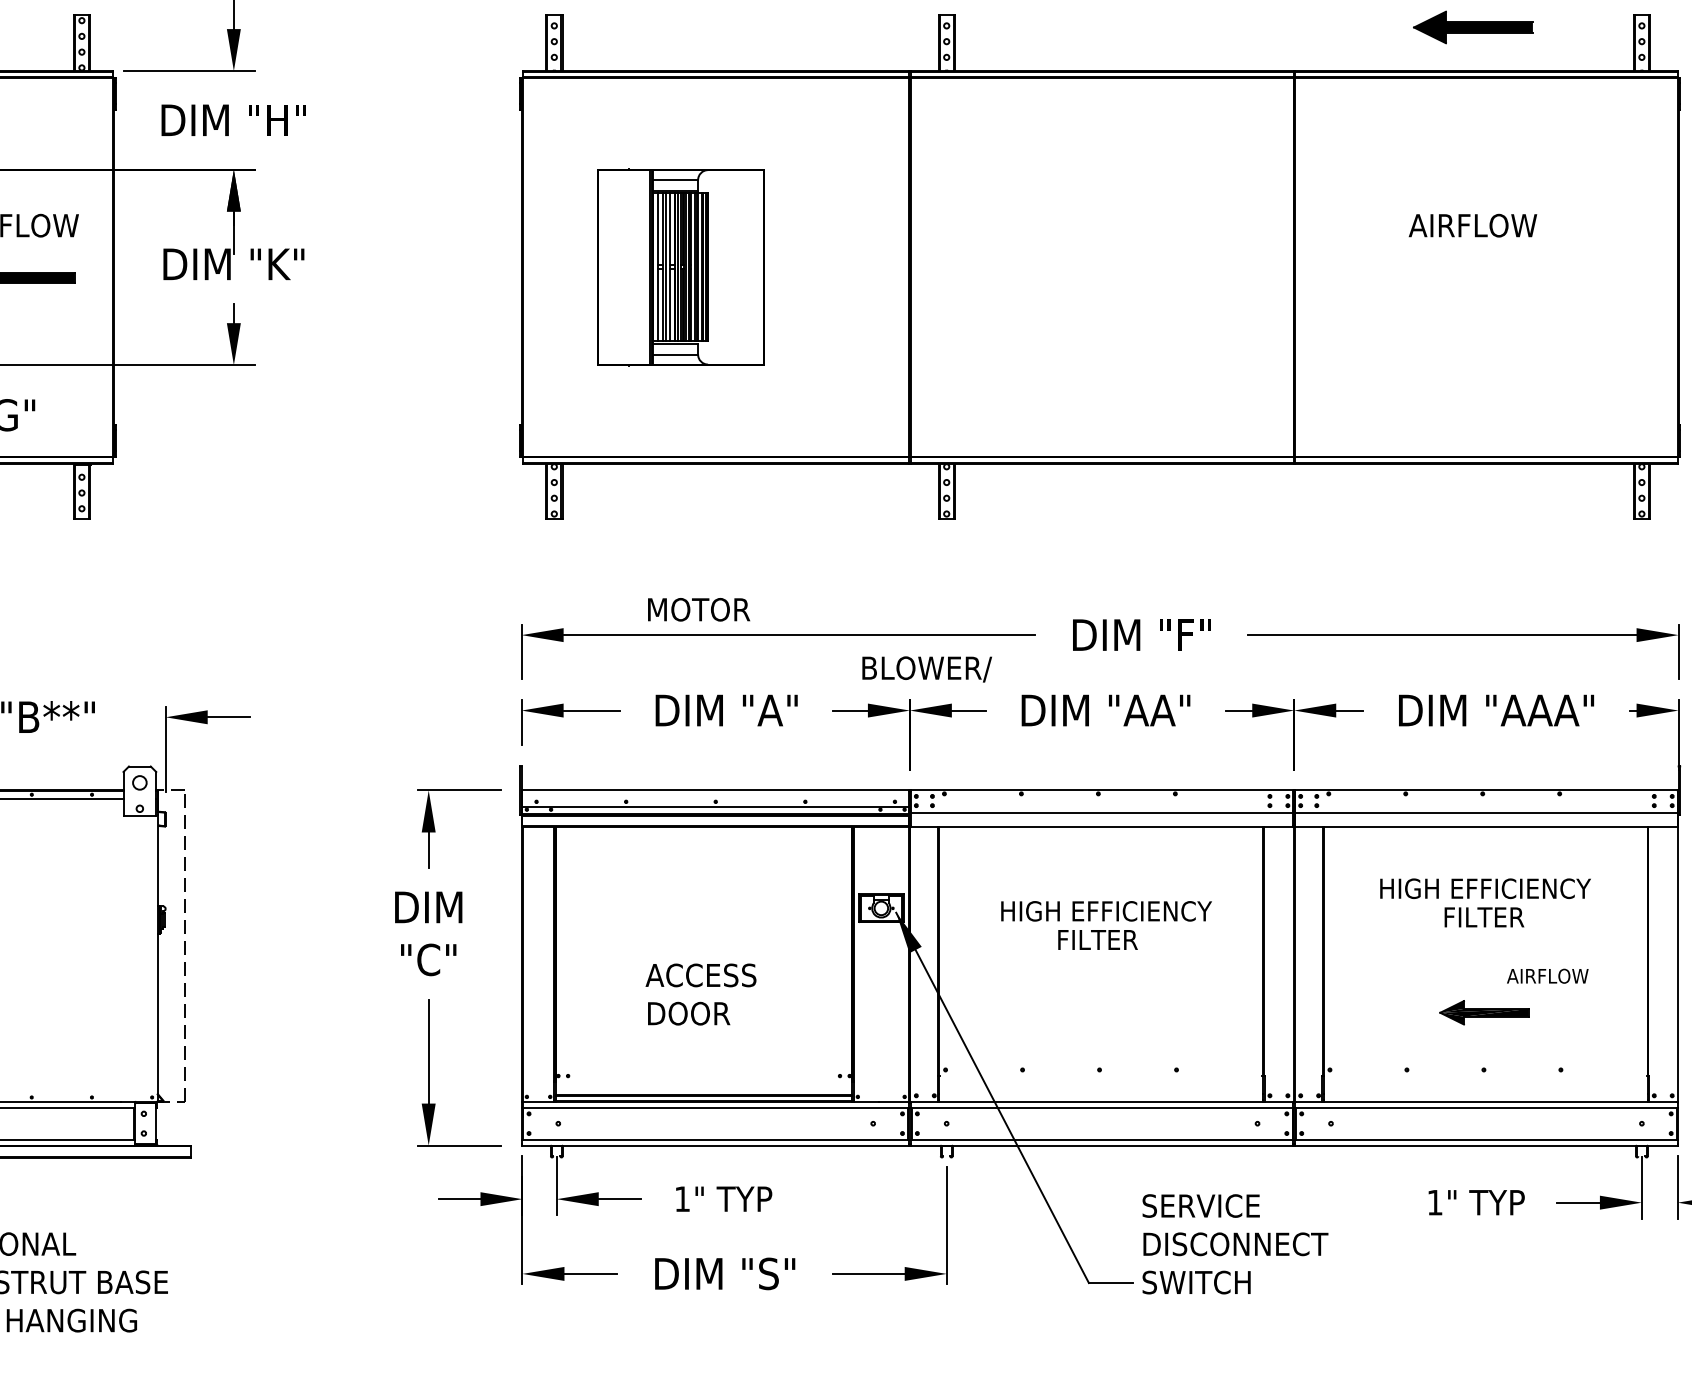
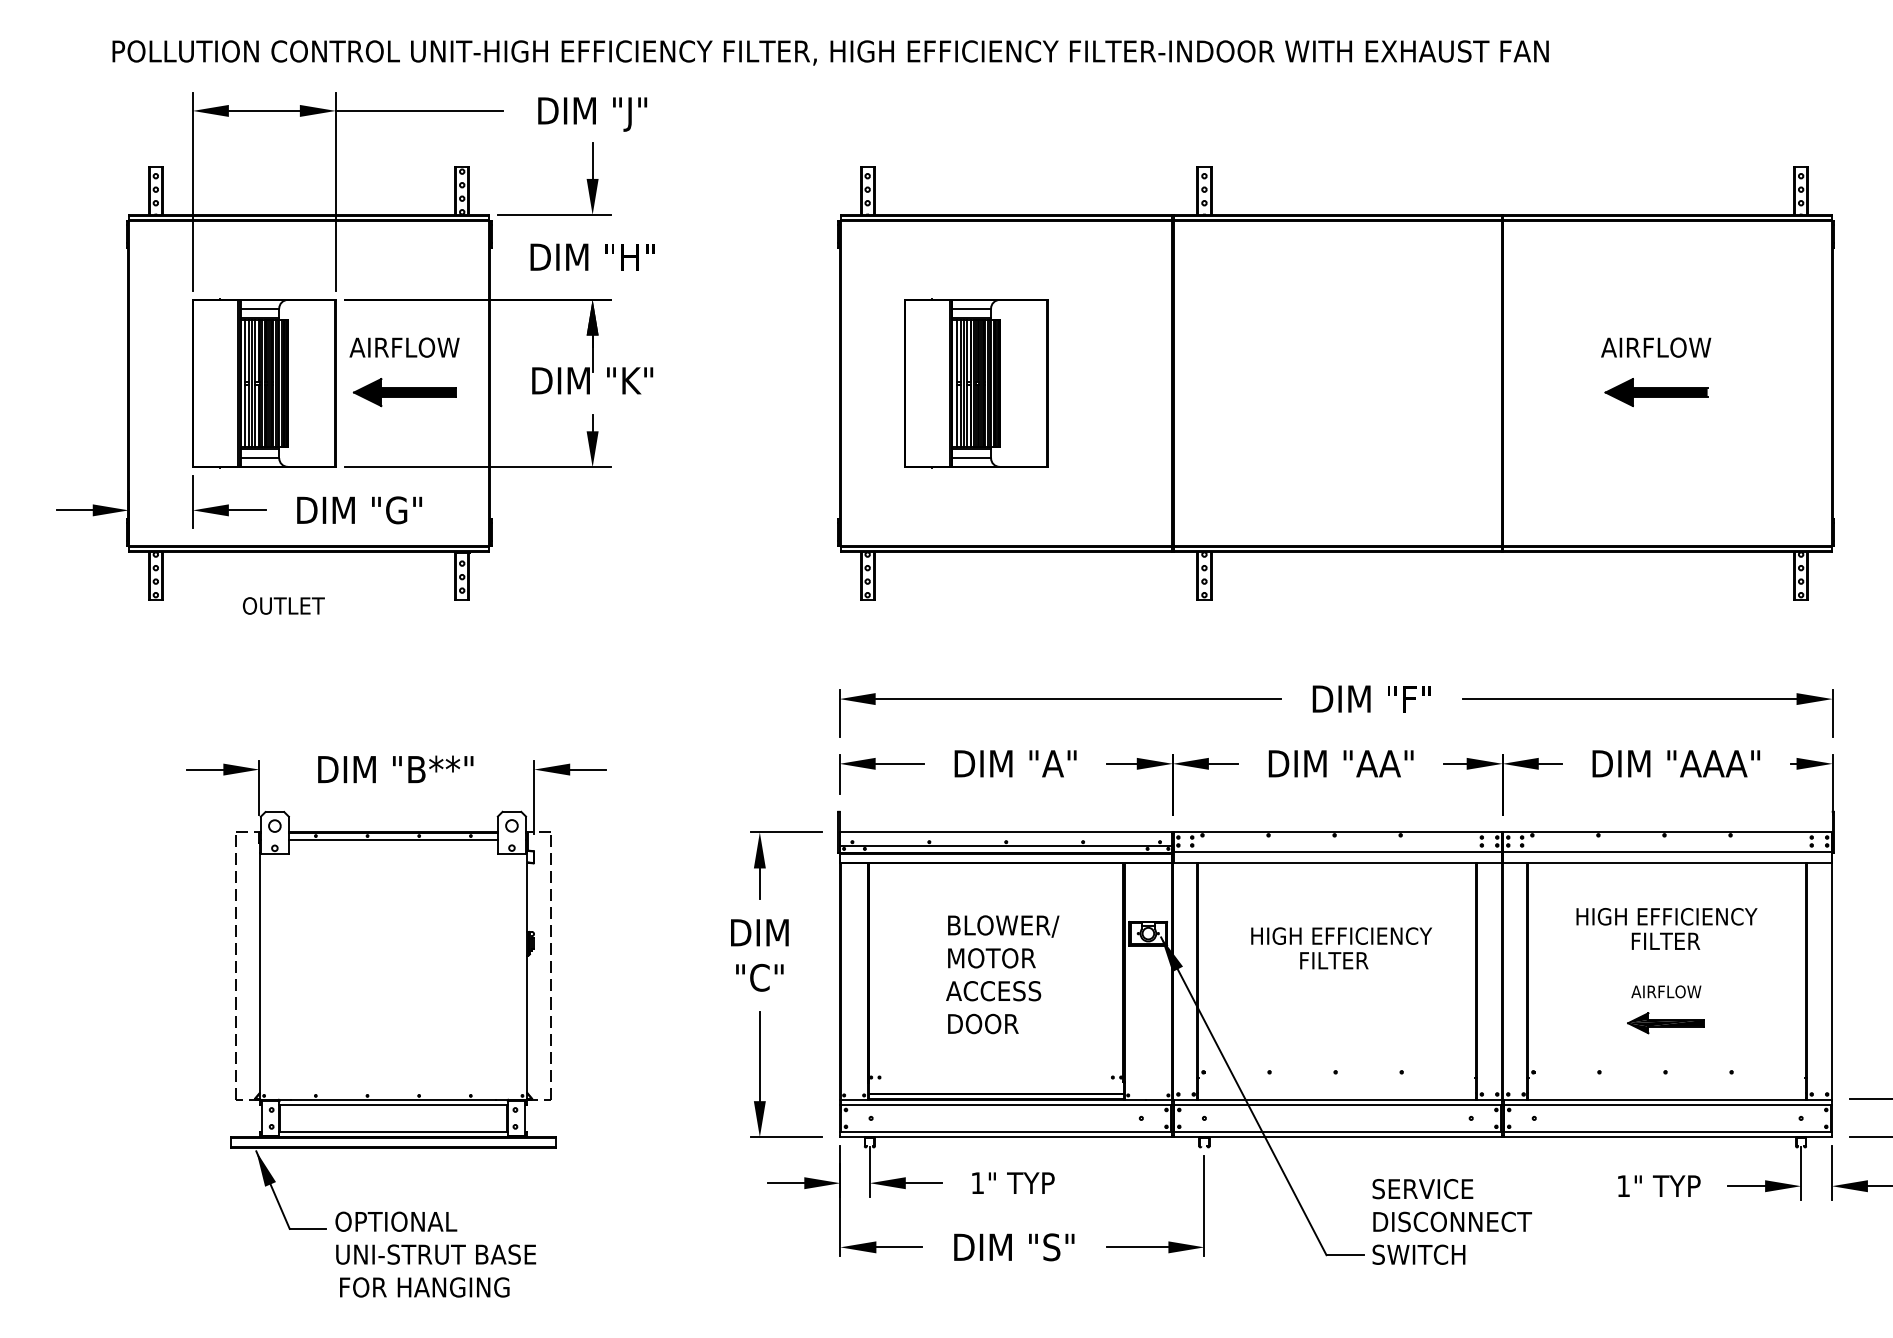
part: (1473, 27) -> (1656, 392), moved
text: (698, 609) -> (991, 958), moved
text: (926, 669) -> (1003, 926), moved
text: (1547, 975) -> (1666, 991), moved

